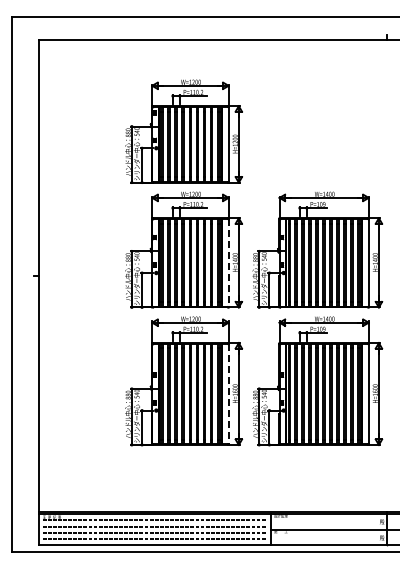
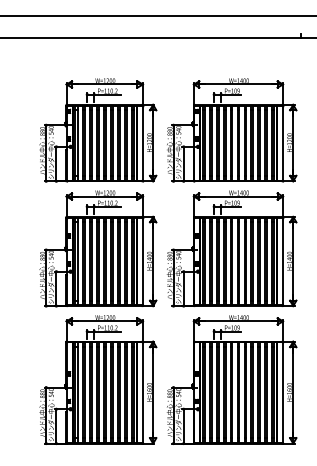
part: (317, 131) -> (231, 130), added
line: (228, 262) -> (142, 261), dashed -> solid
line: (228, 394) -> (142, 393), dashed -> solid

